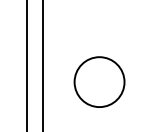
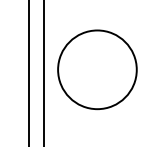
circle: (99, 81) -> (97, 69), size x1.67

